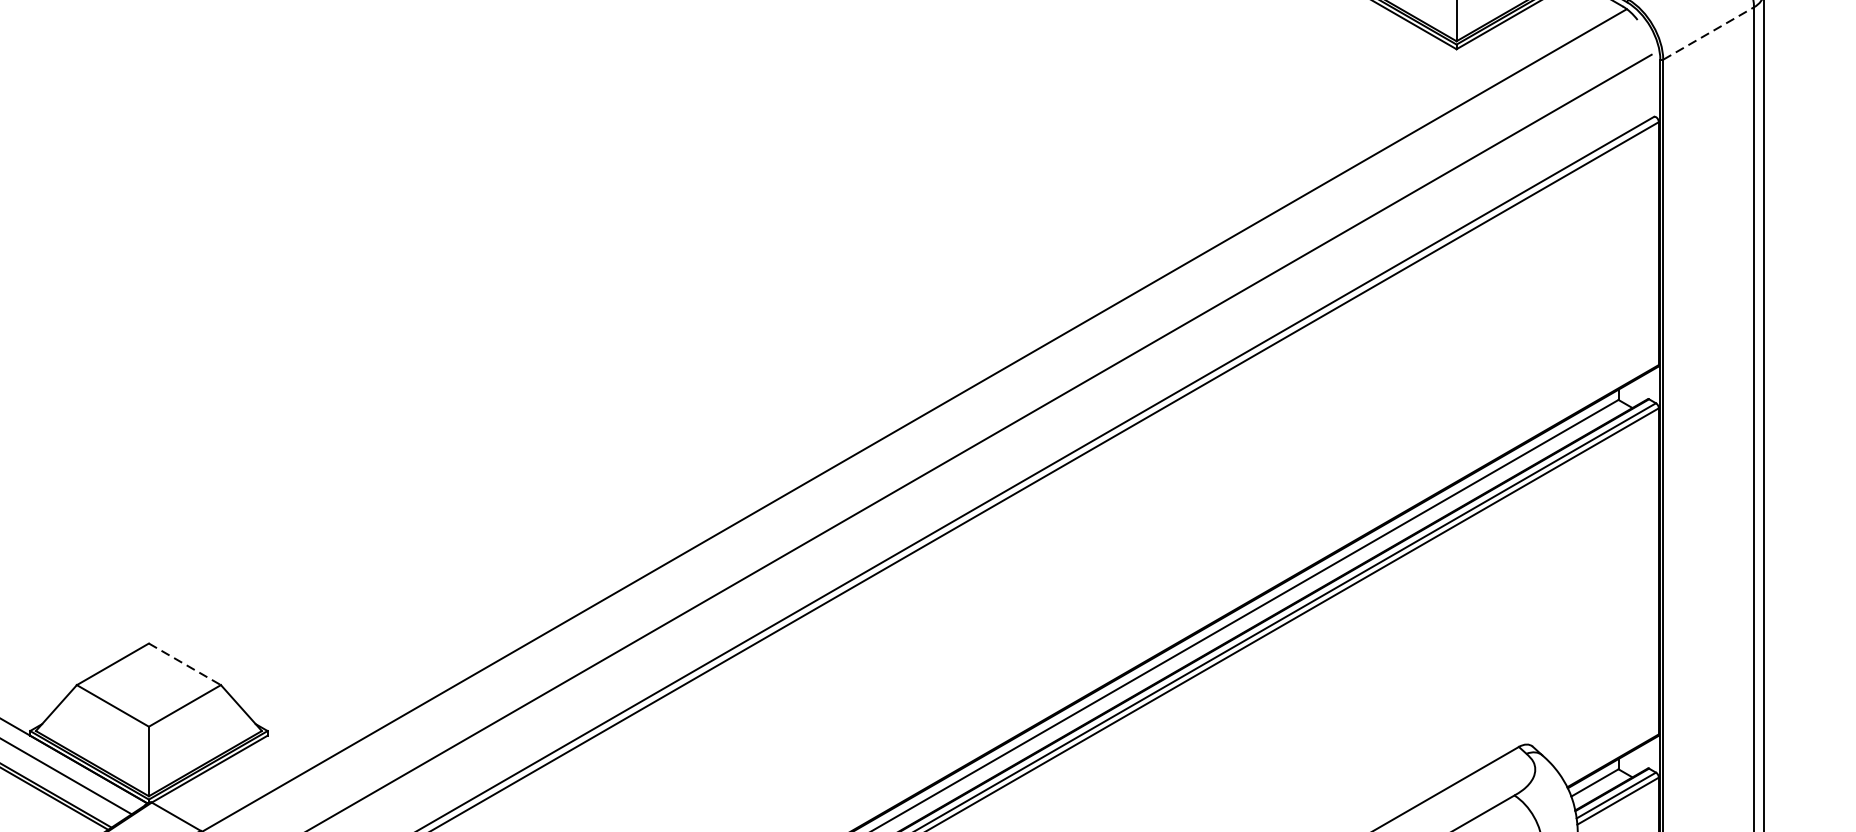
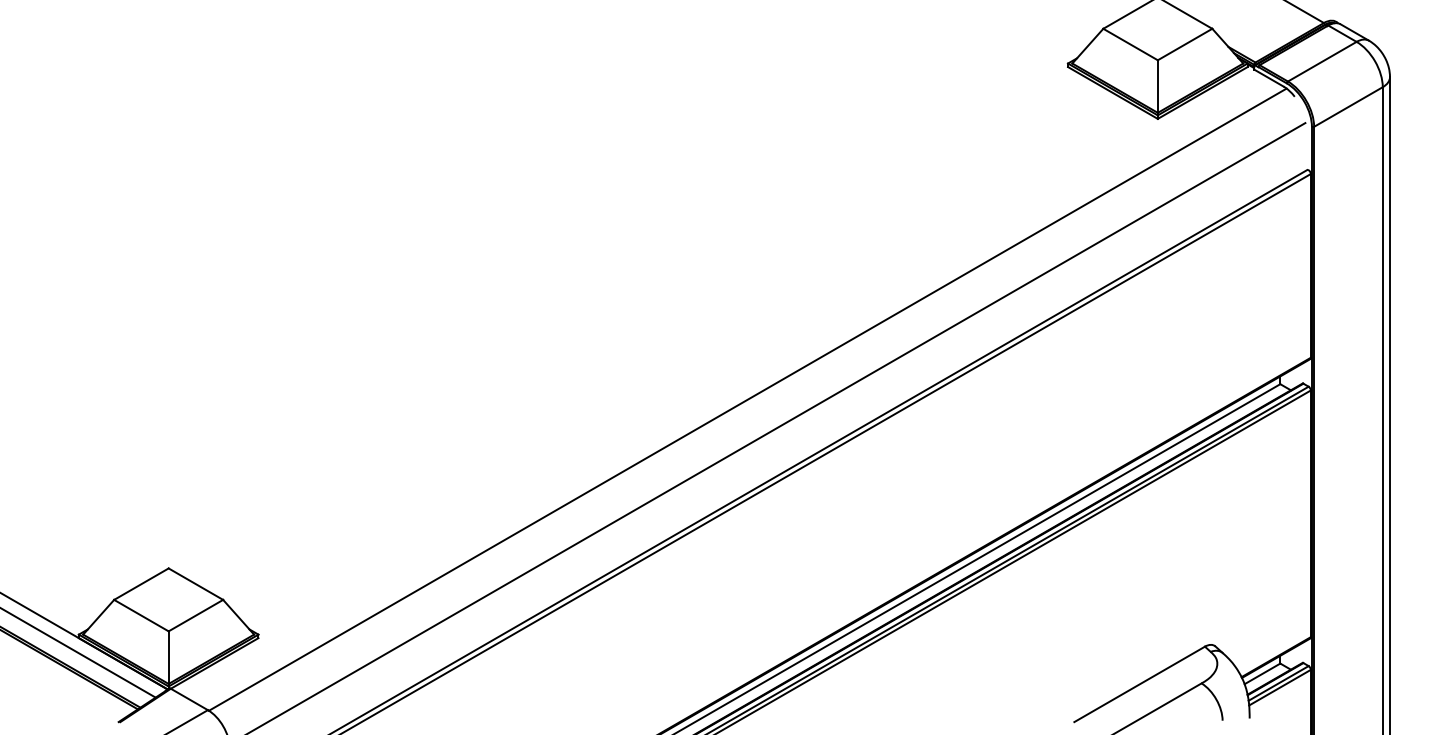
line: (1708, 34) -> (1348, 107), dashed -> solid
line: (185, 664) -> (196, 584), dashed -> solid

